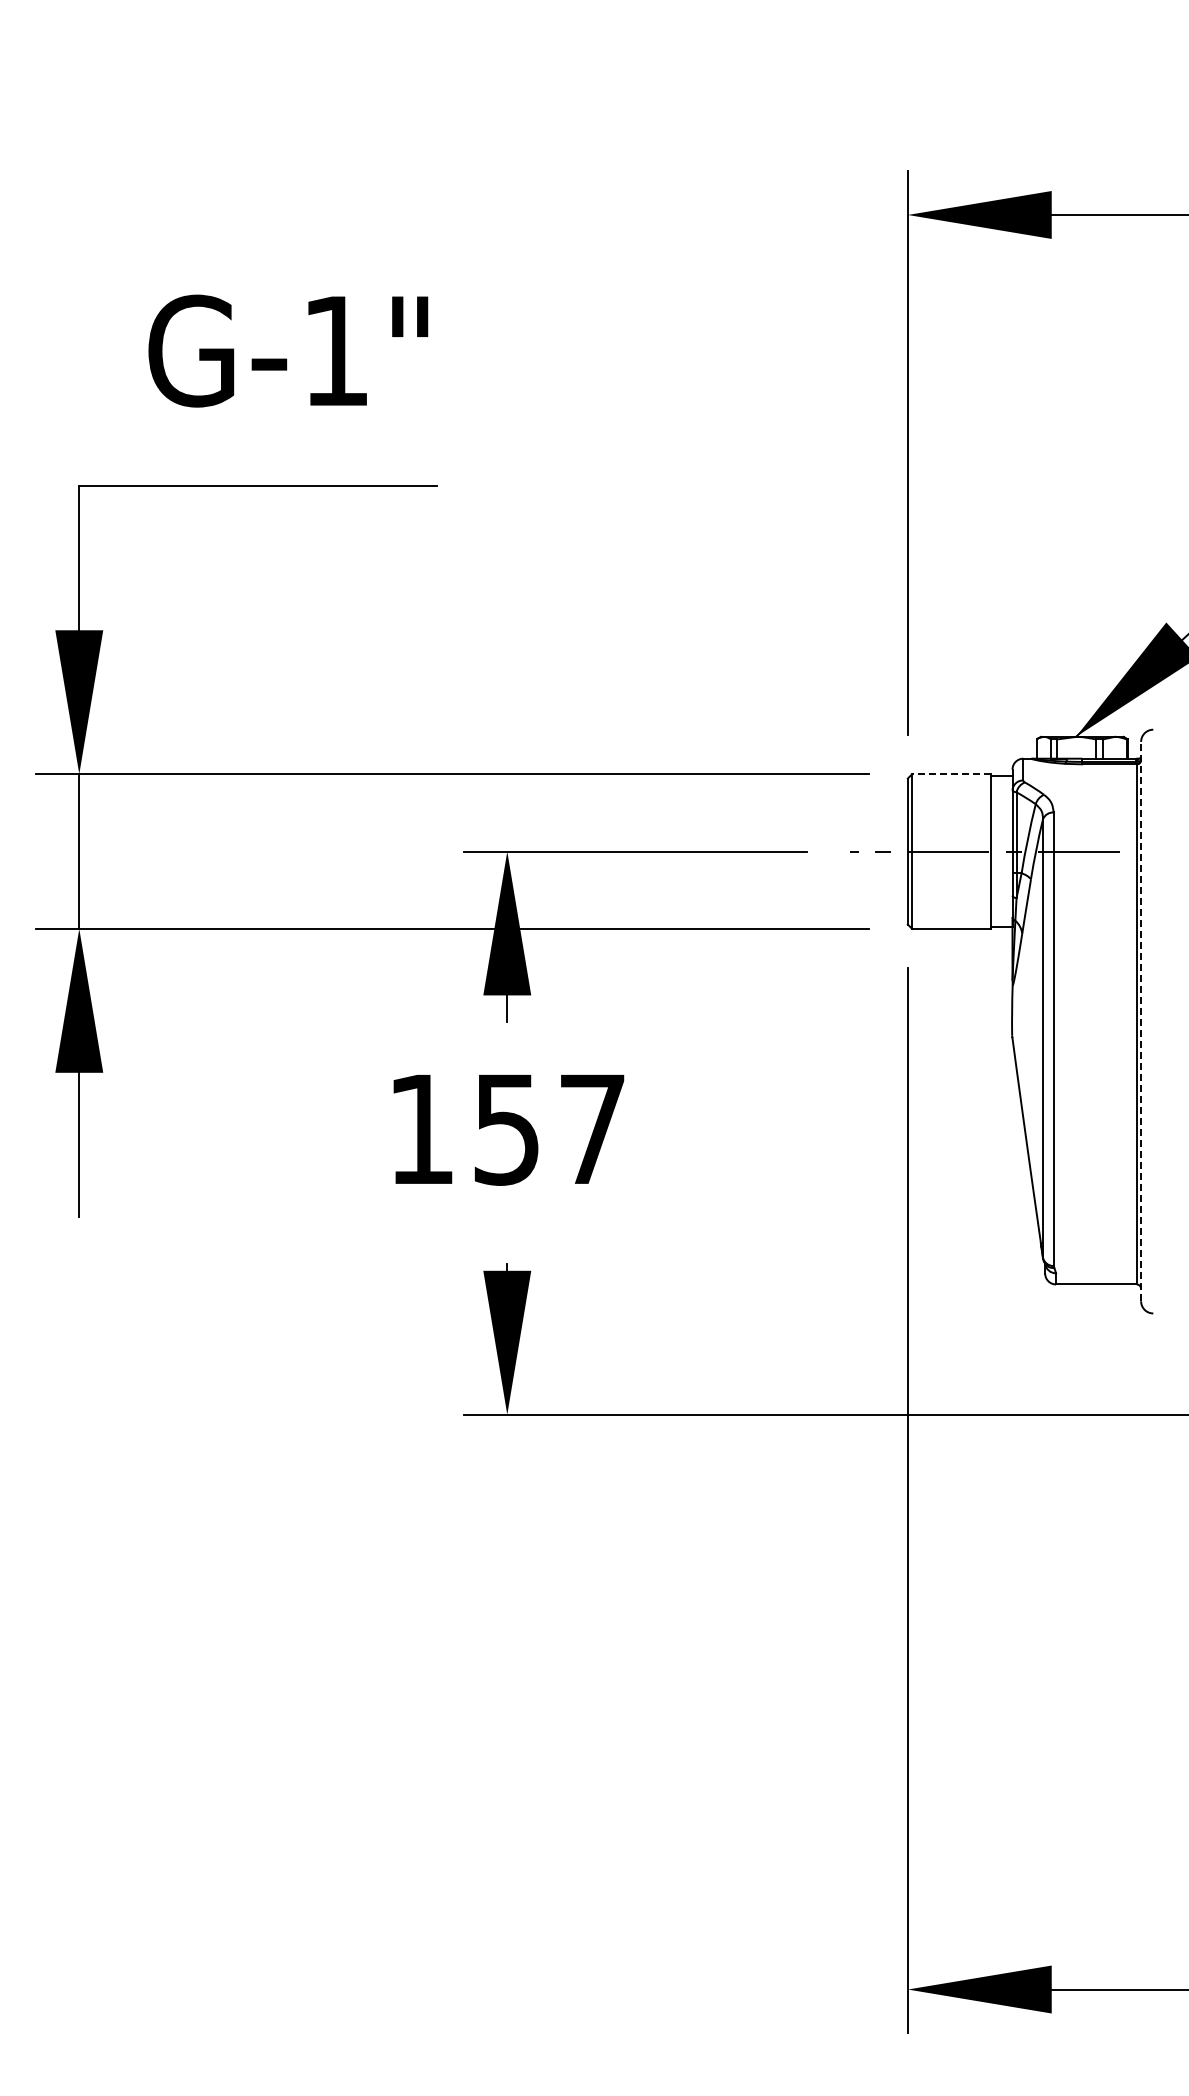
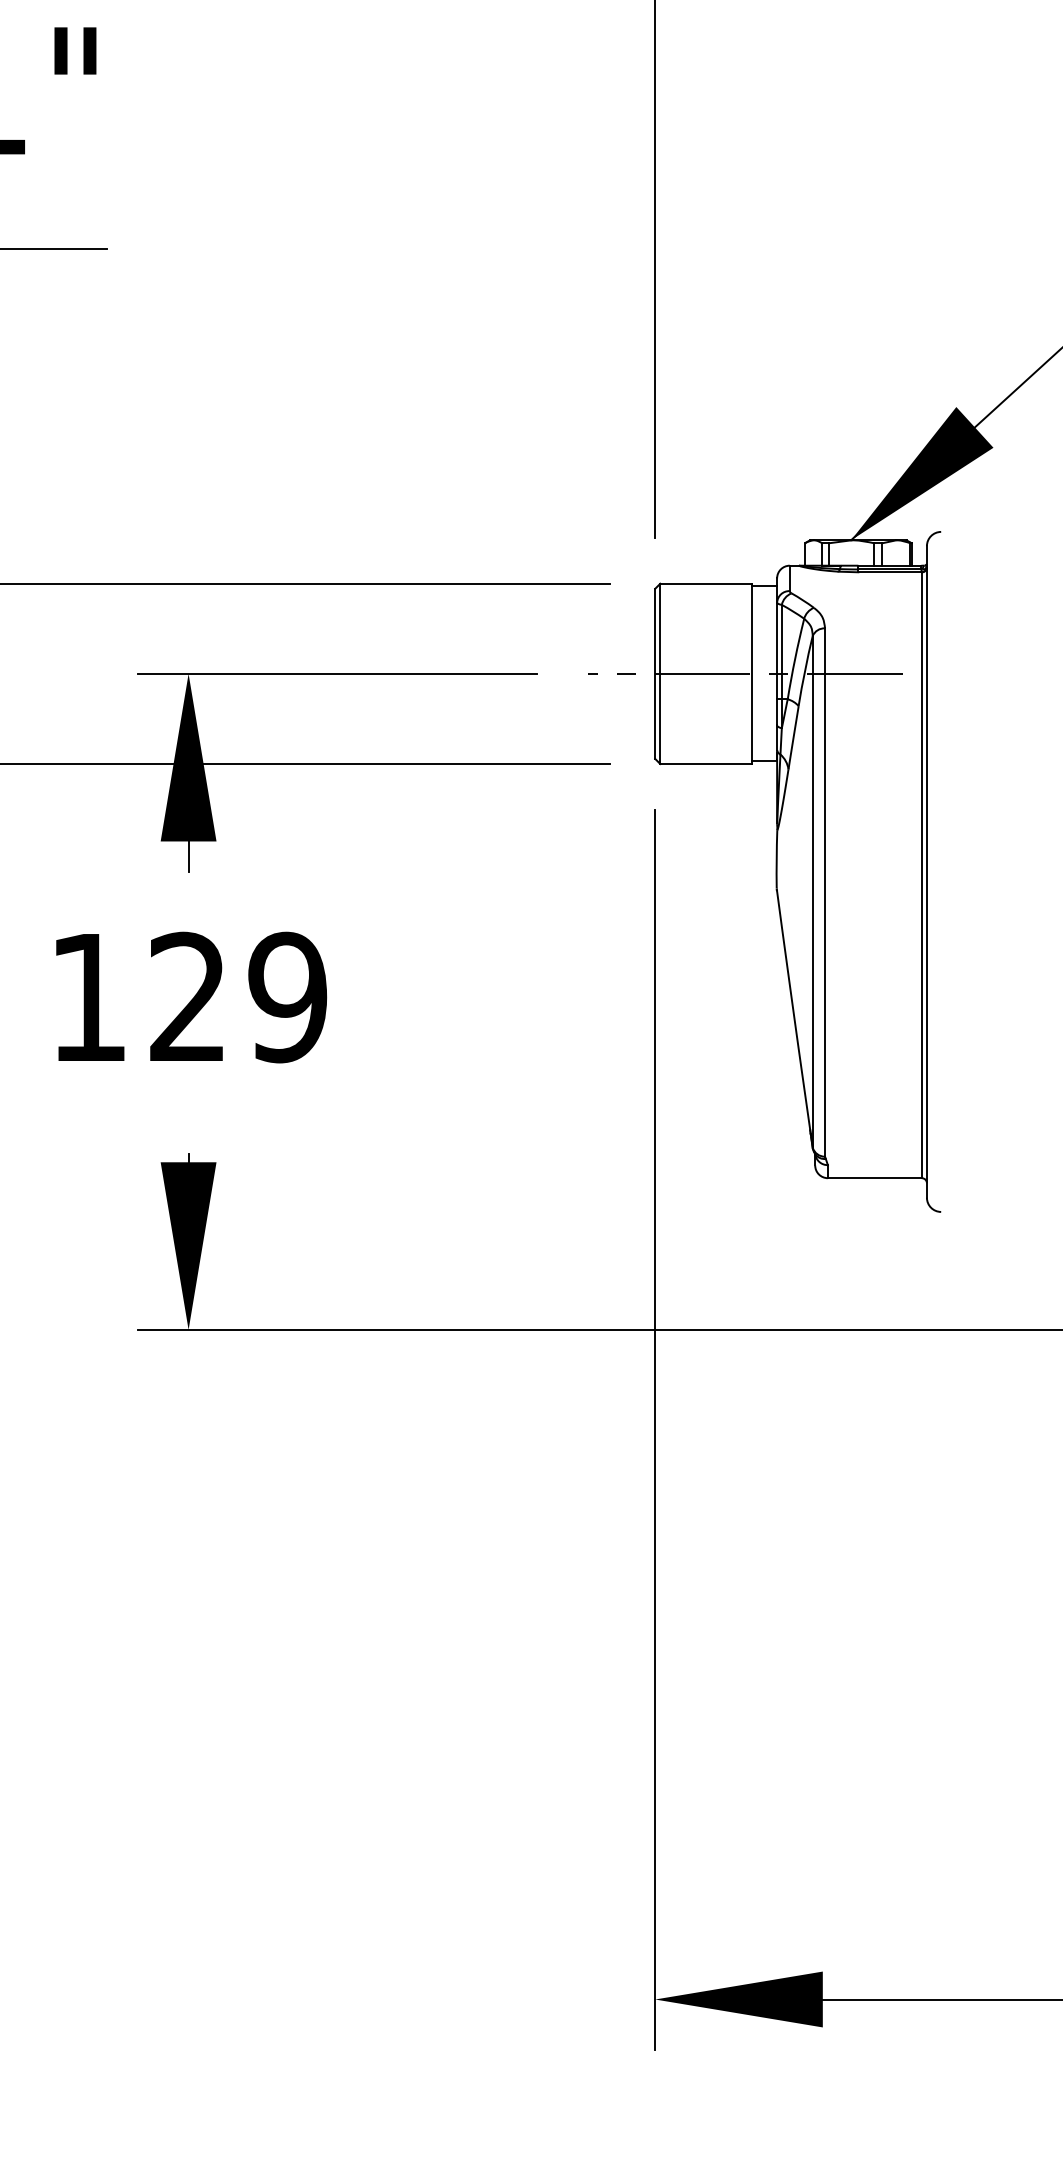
line: (950, 774) -> (704, 584), dashed -> solid
line: (1141, 1021) -> (927, 871), dashed -> solid
text: (550, 1129) -> (238, 997), 157 -> 129

